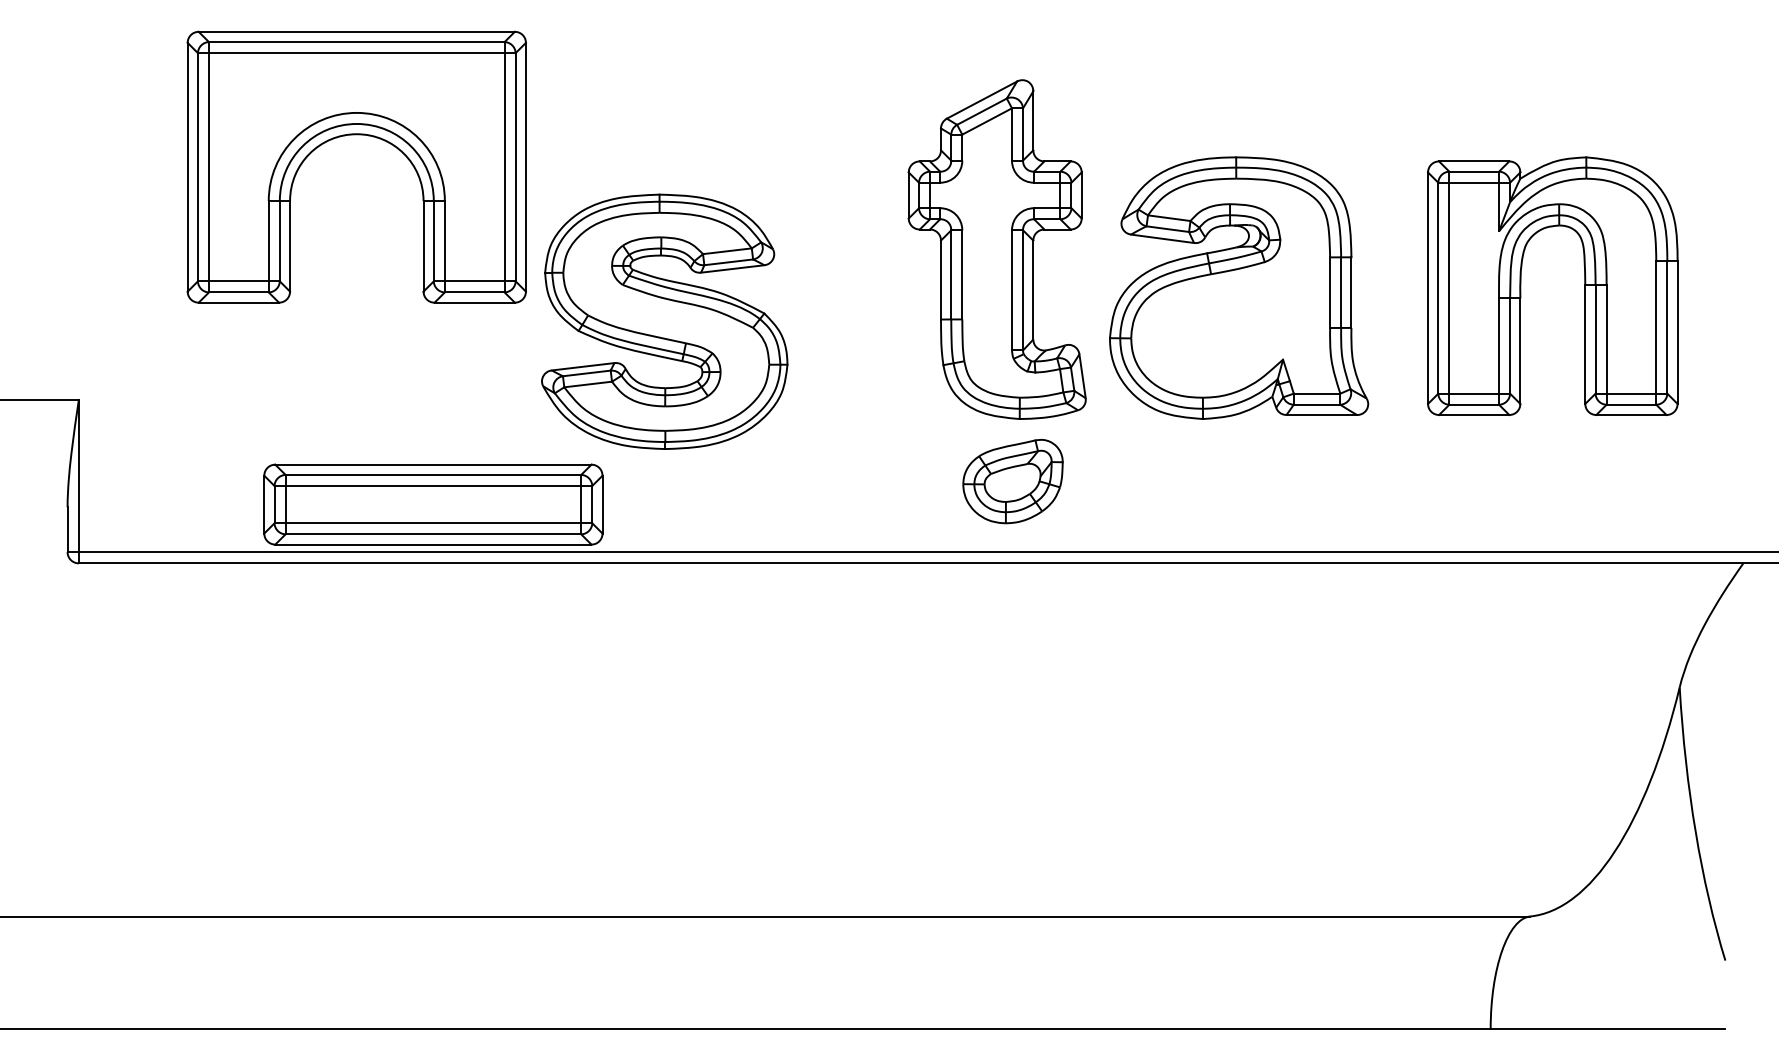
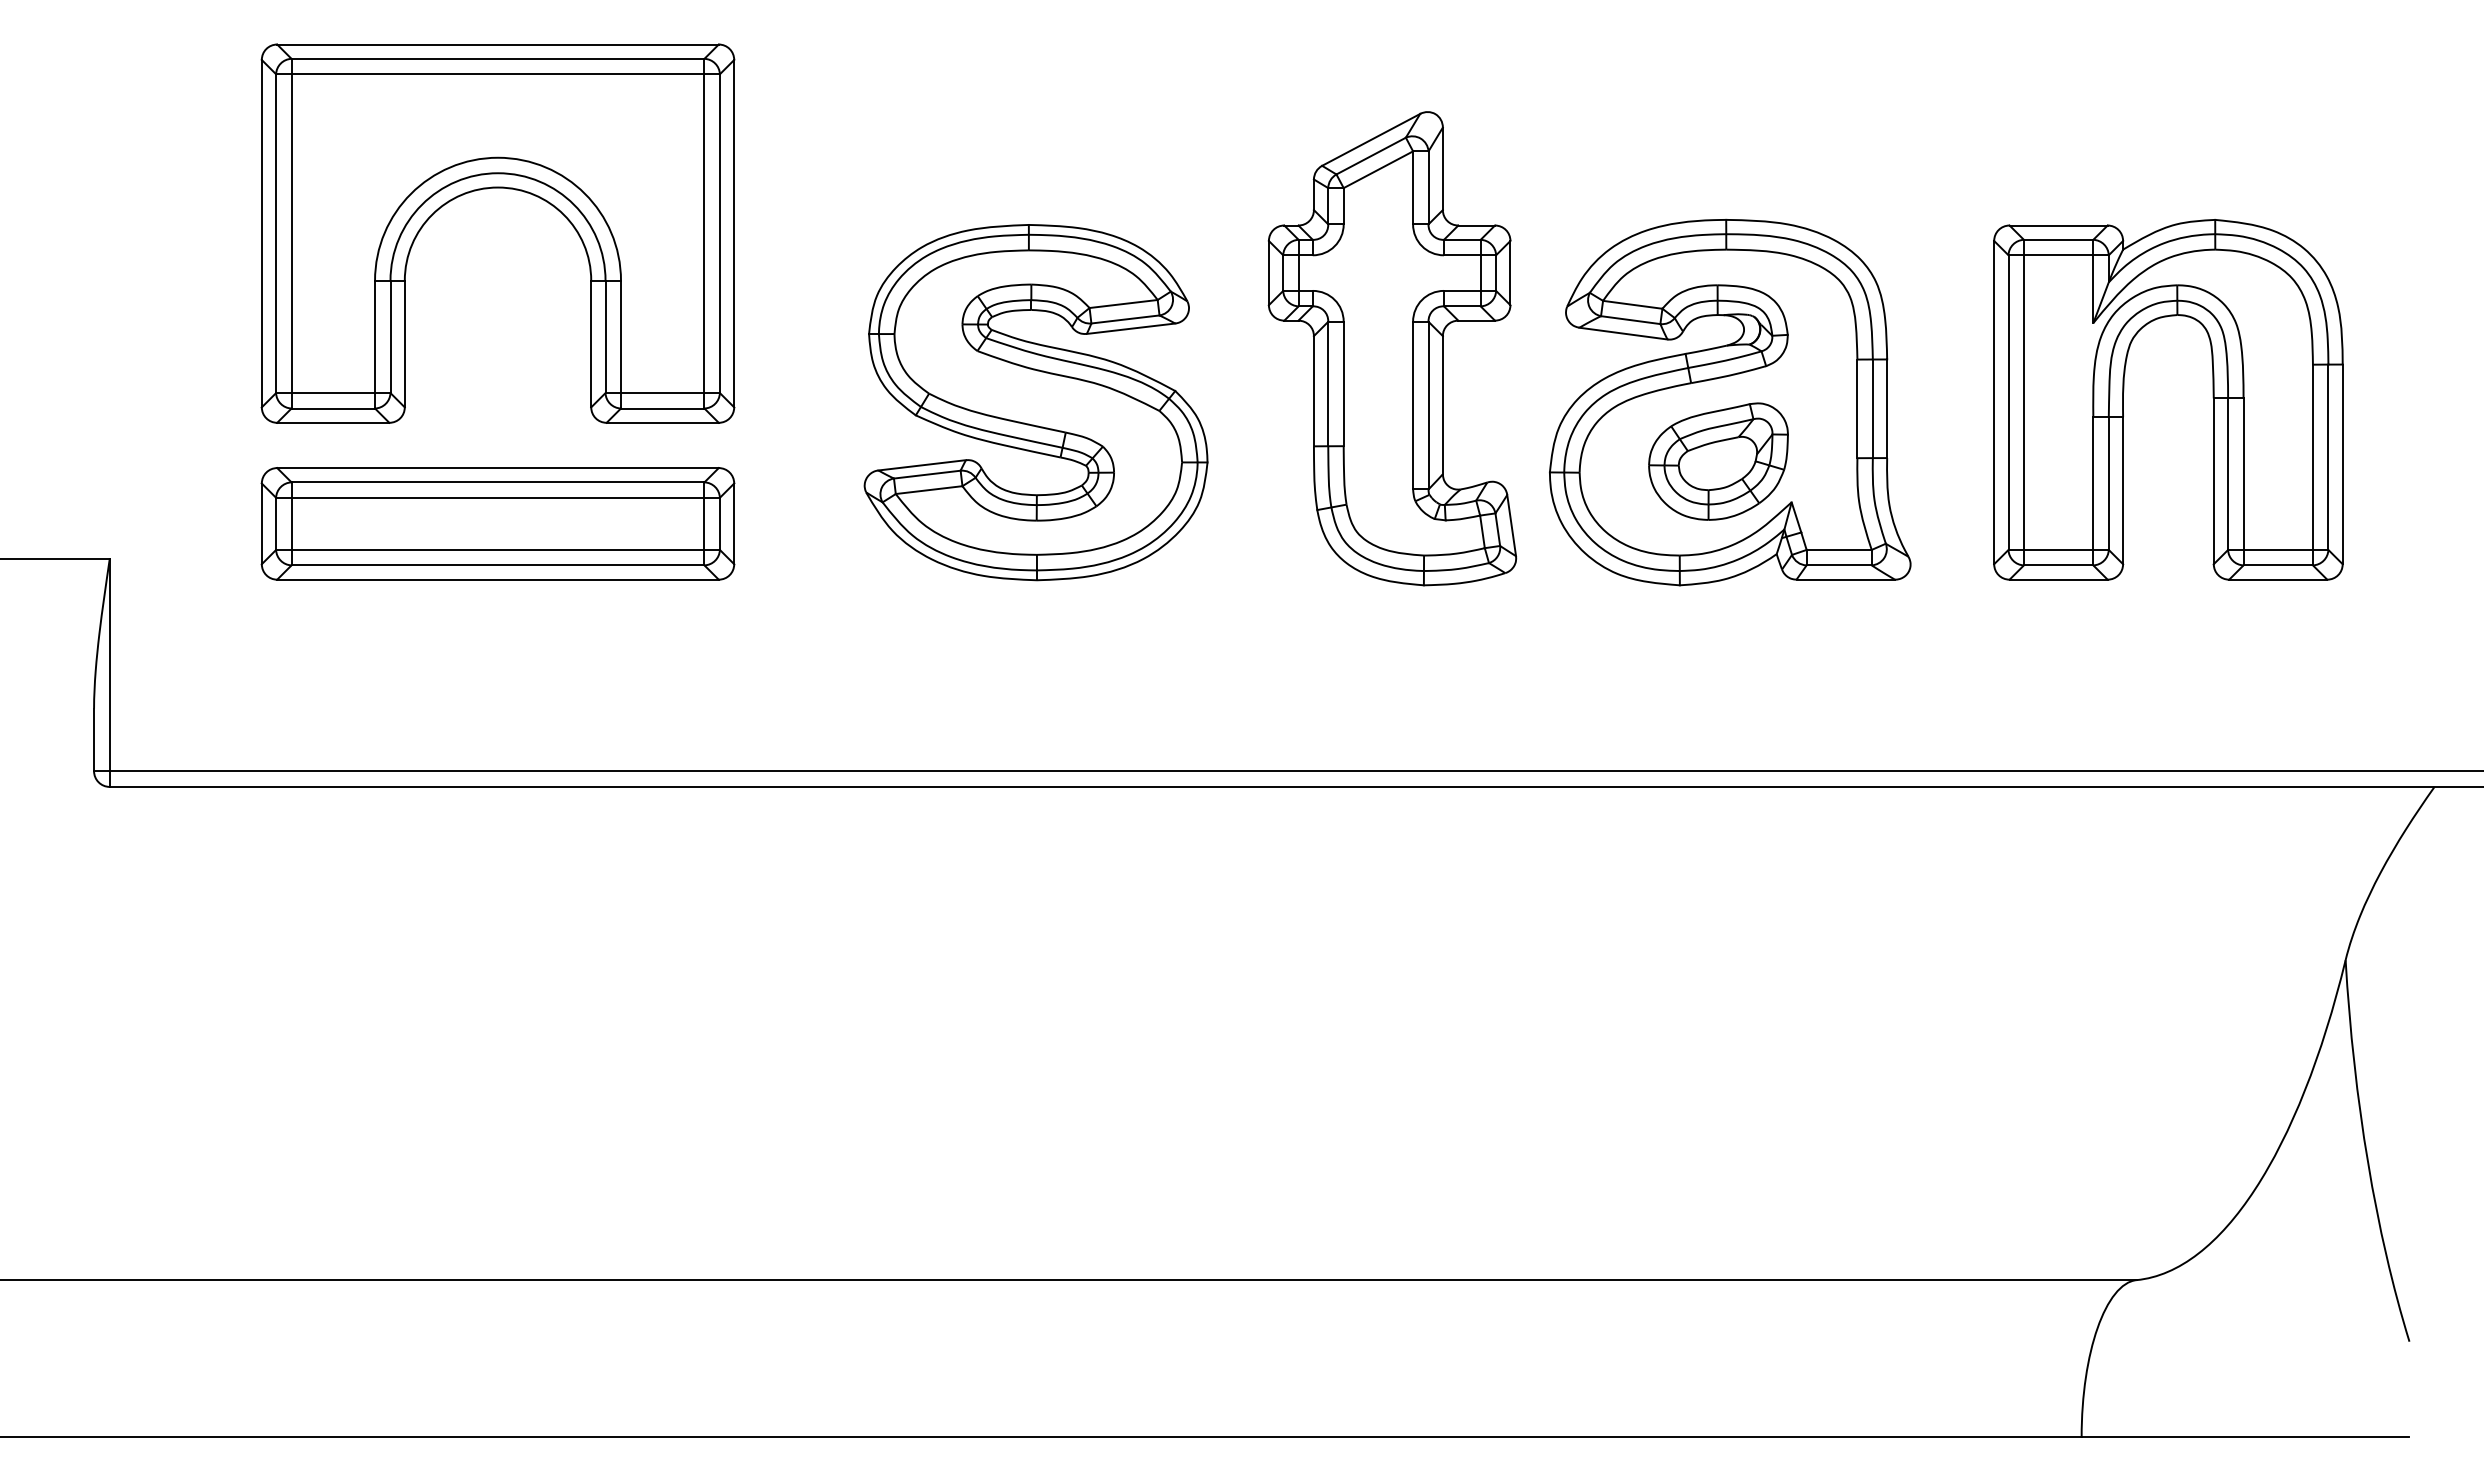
part: (664, 321) -> (1035, 402), moved
part: (1013, 481) -> (1718, 461), moved
part: (433, 504) -> (497, 523), moved

